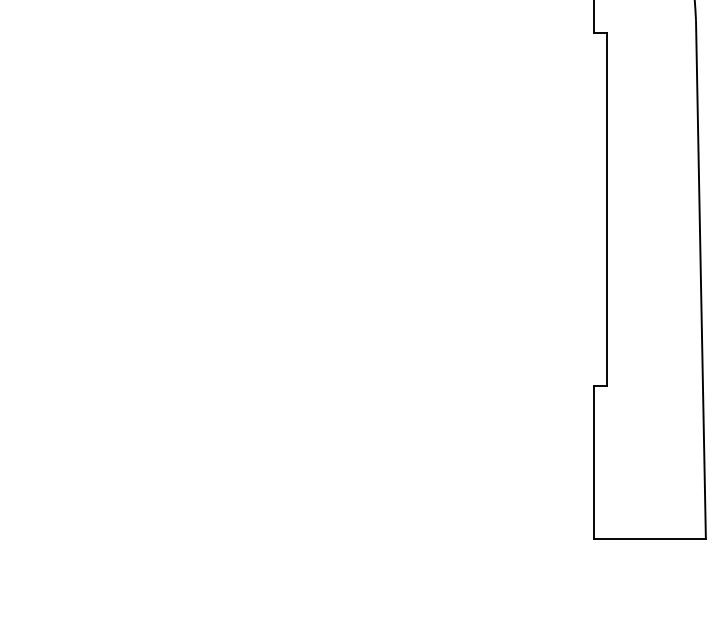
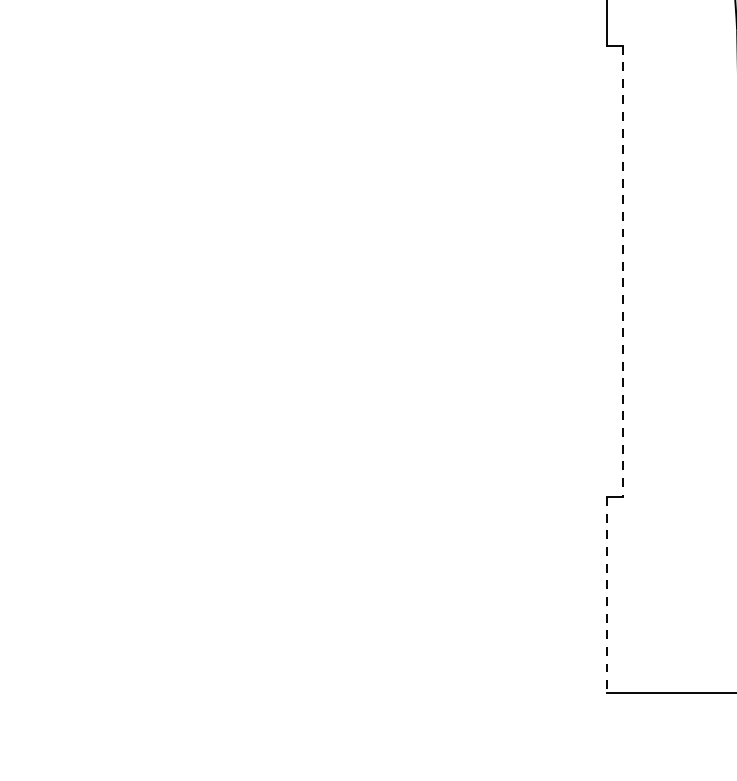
line: (606, 209) -> (622, 271), solid -> dashed
line: (593, 463) -> (606, 595), solid -> dashed

